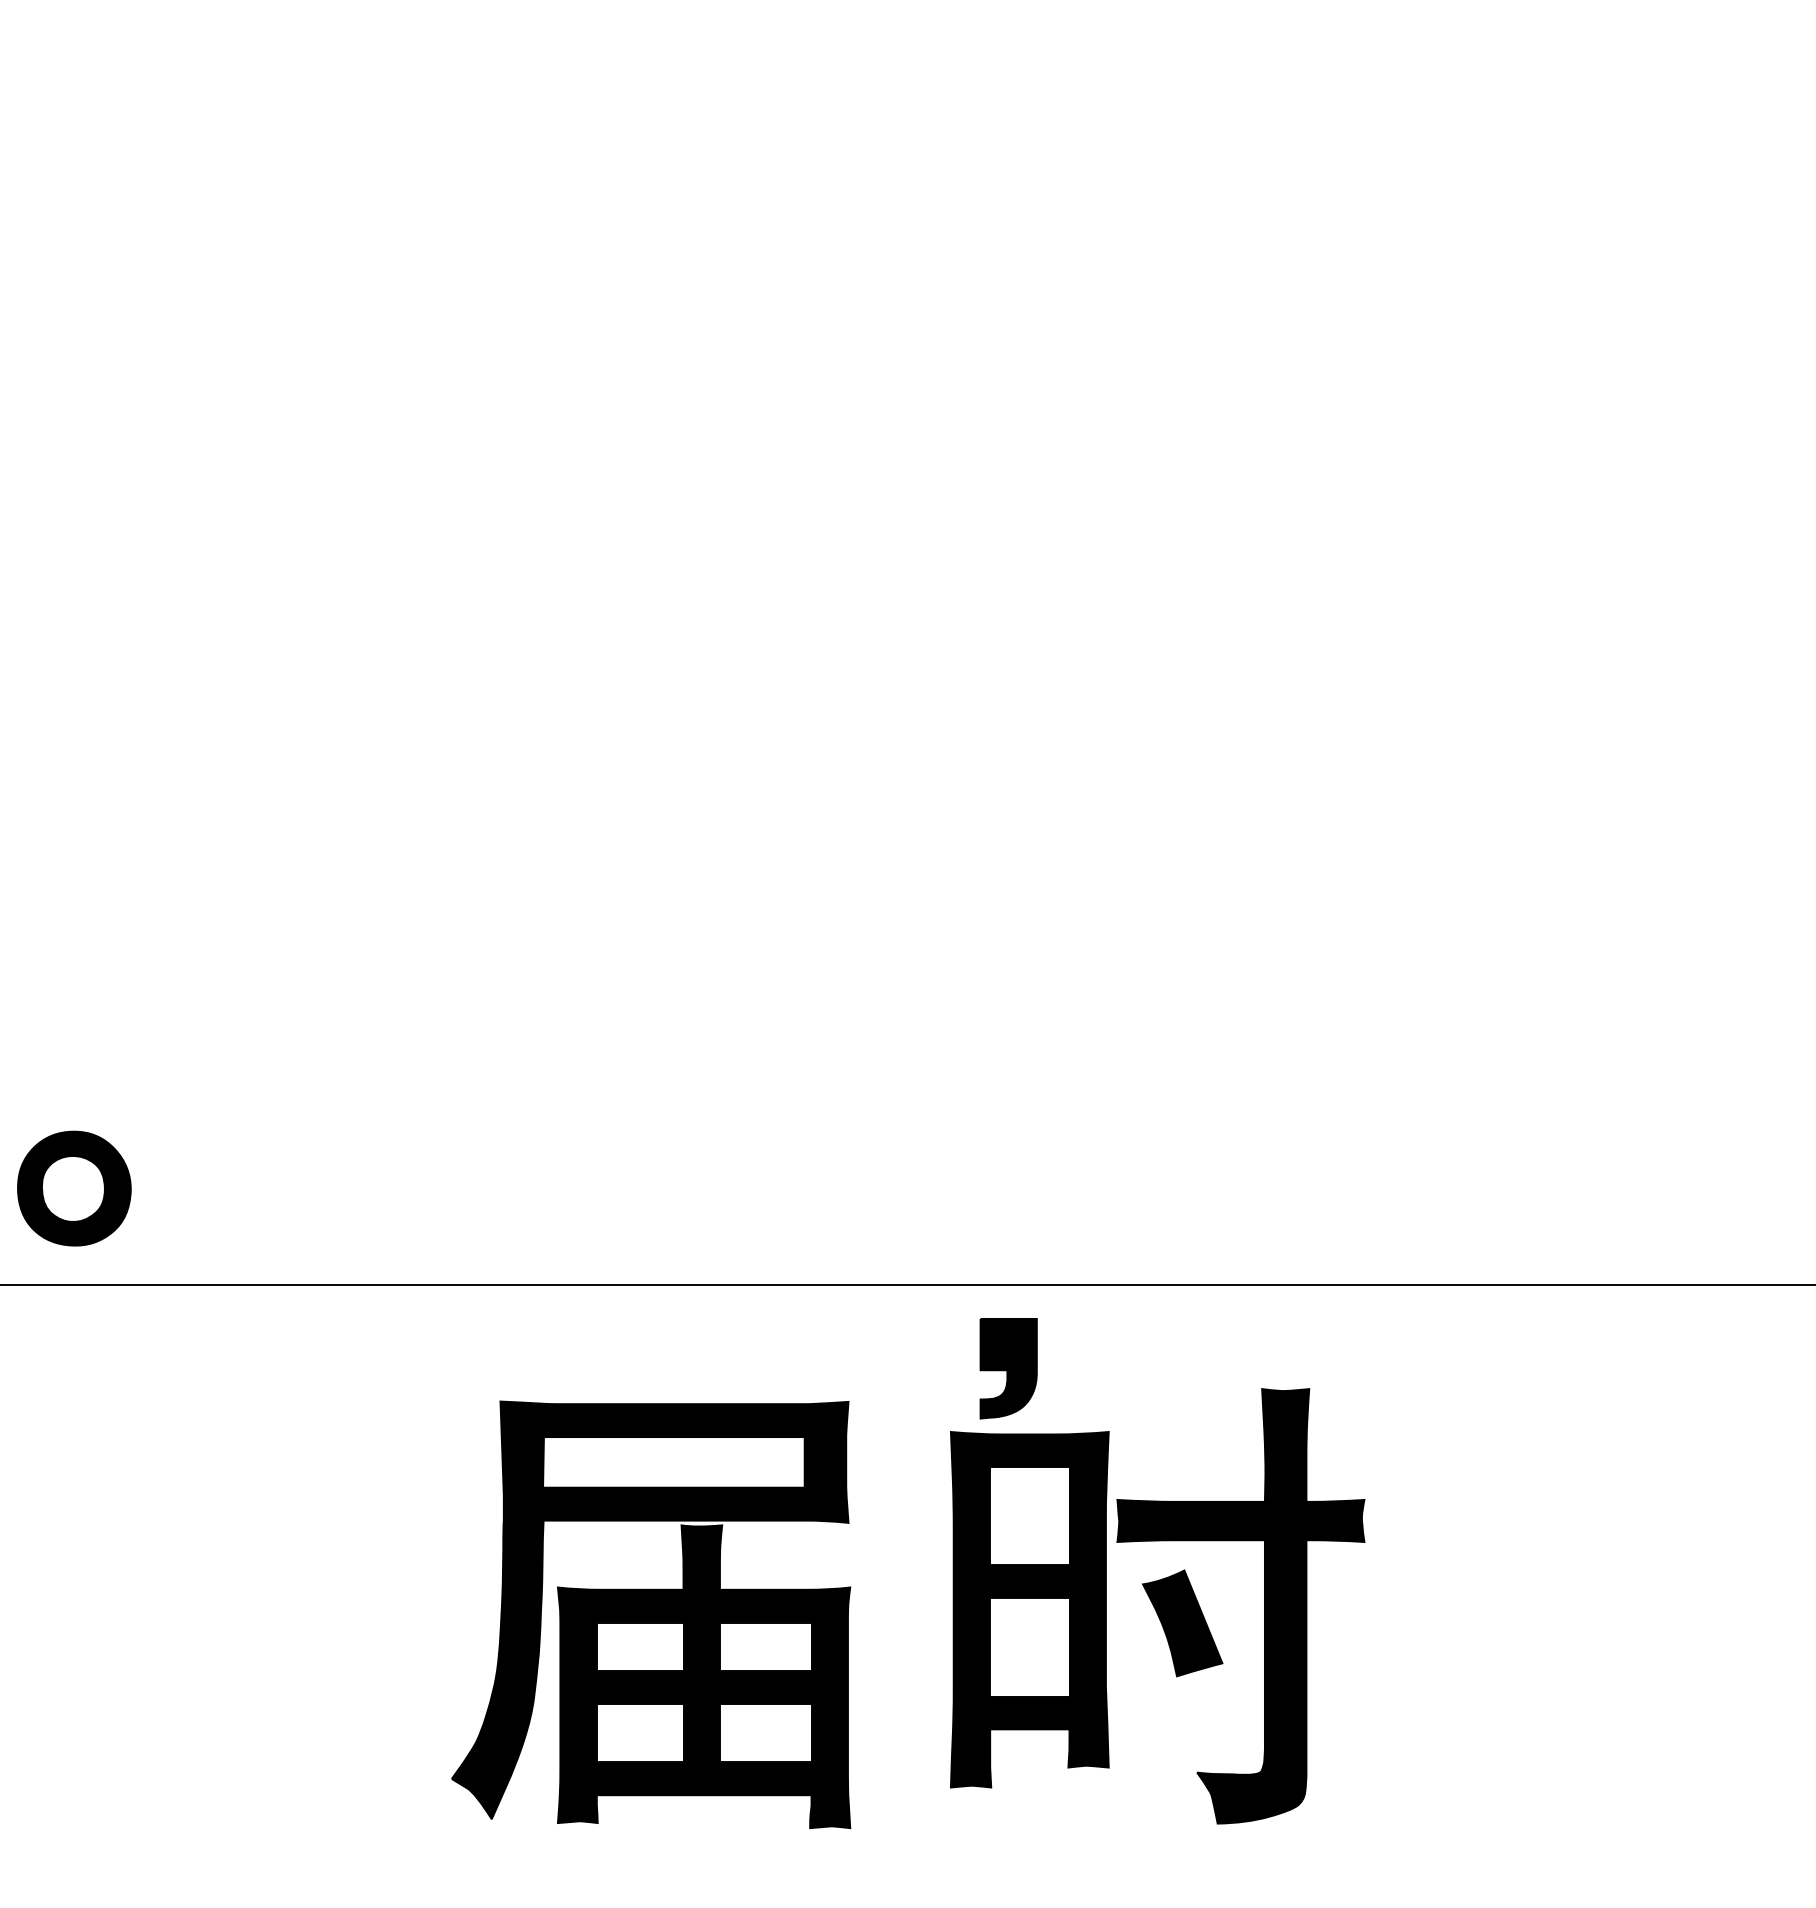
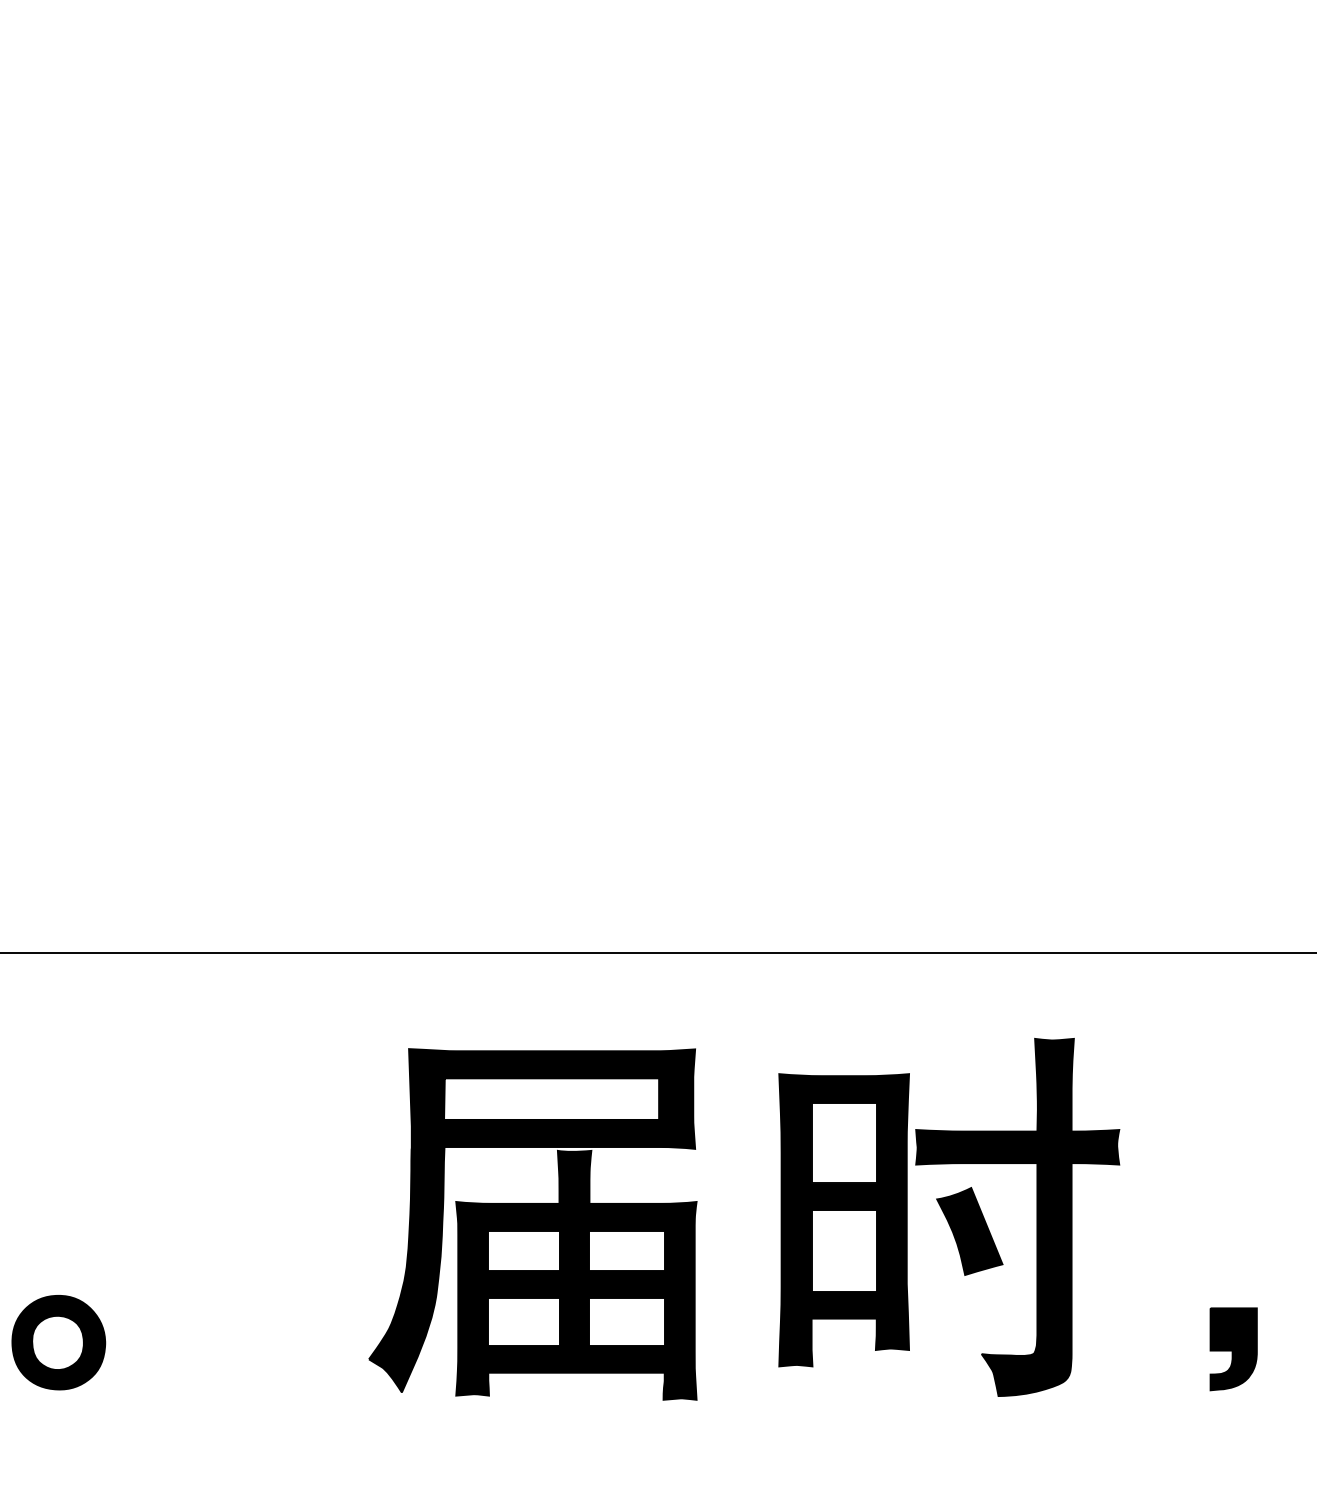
part: (74, 1188) -> (58, 1342), moved
part: (1008, 1368) -> (1233, 1349), moved

